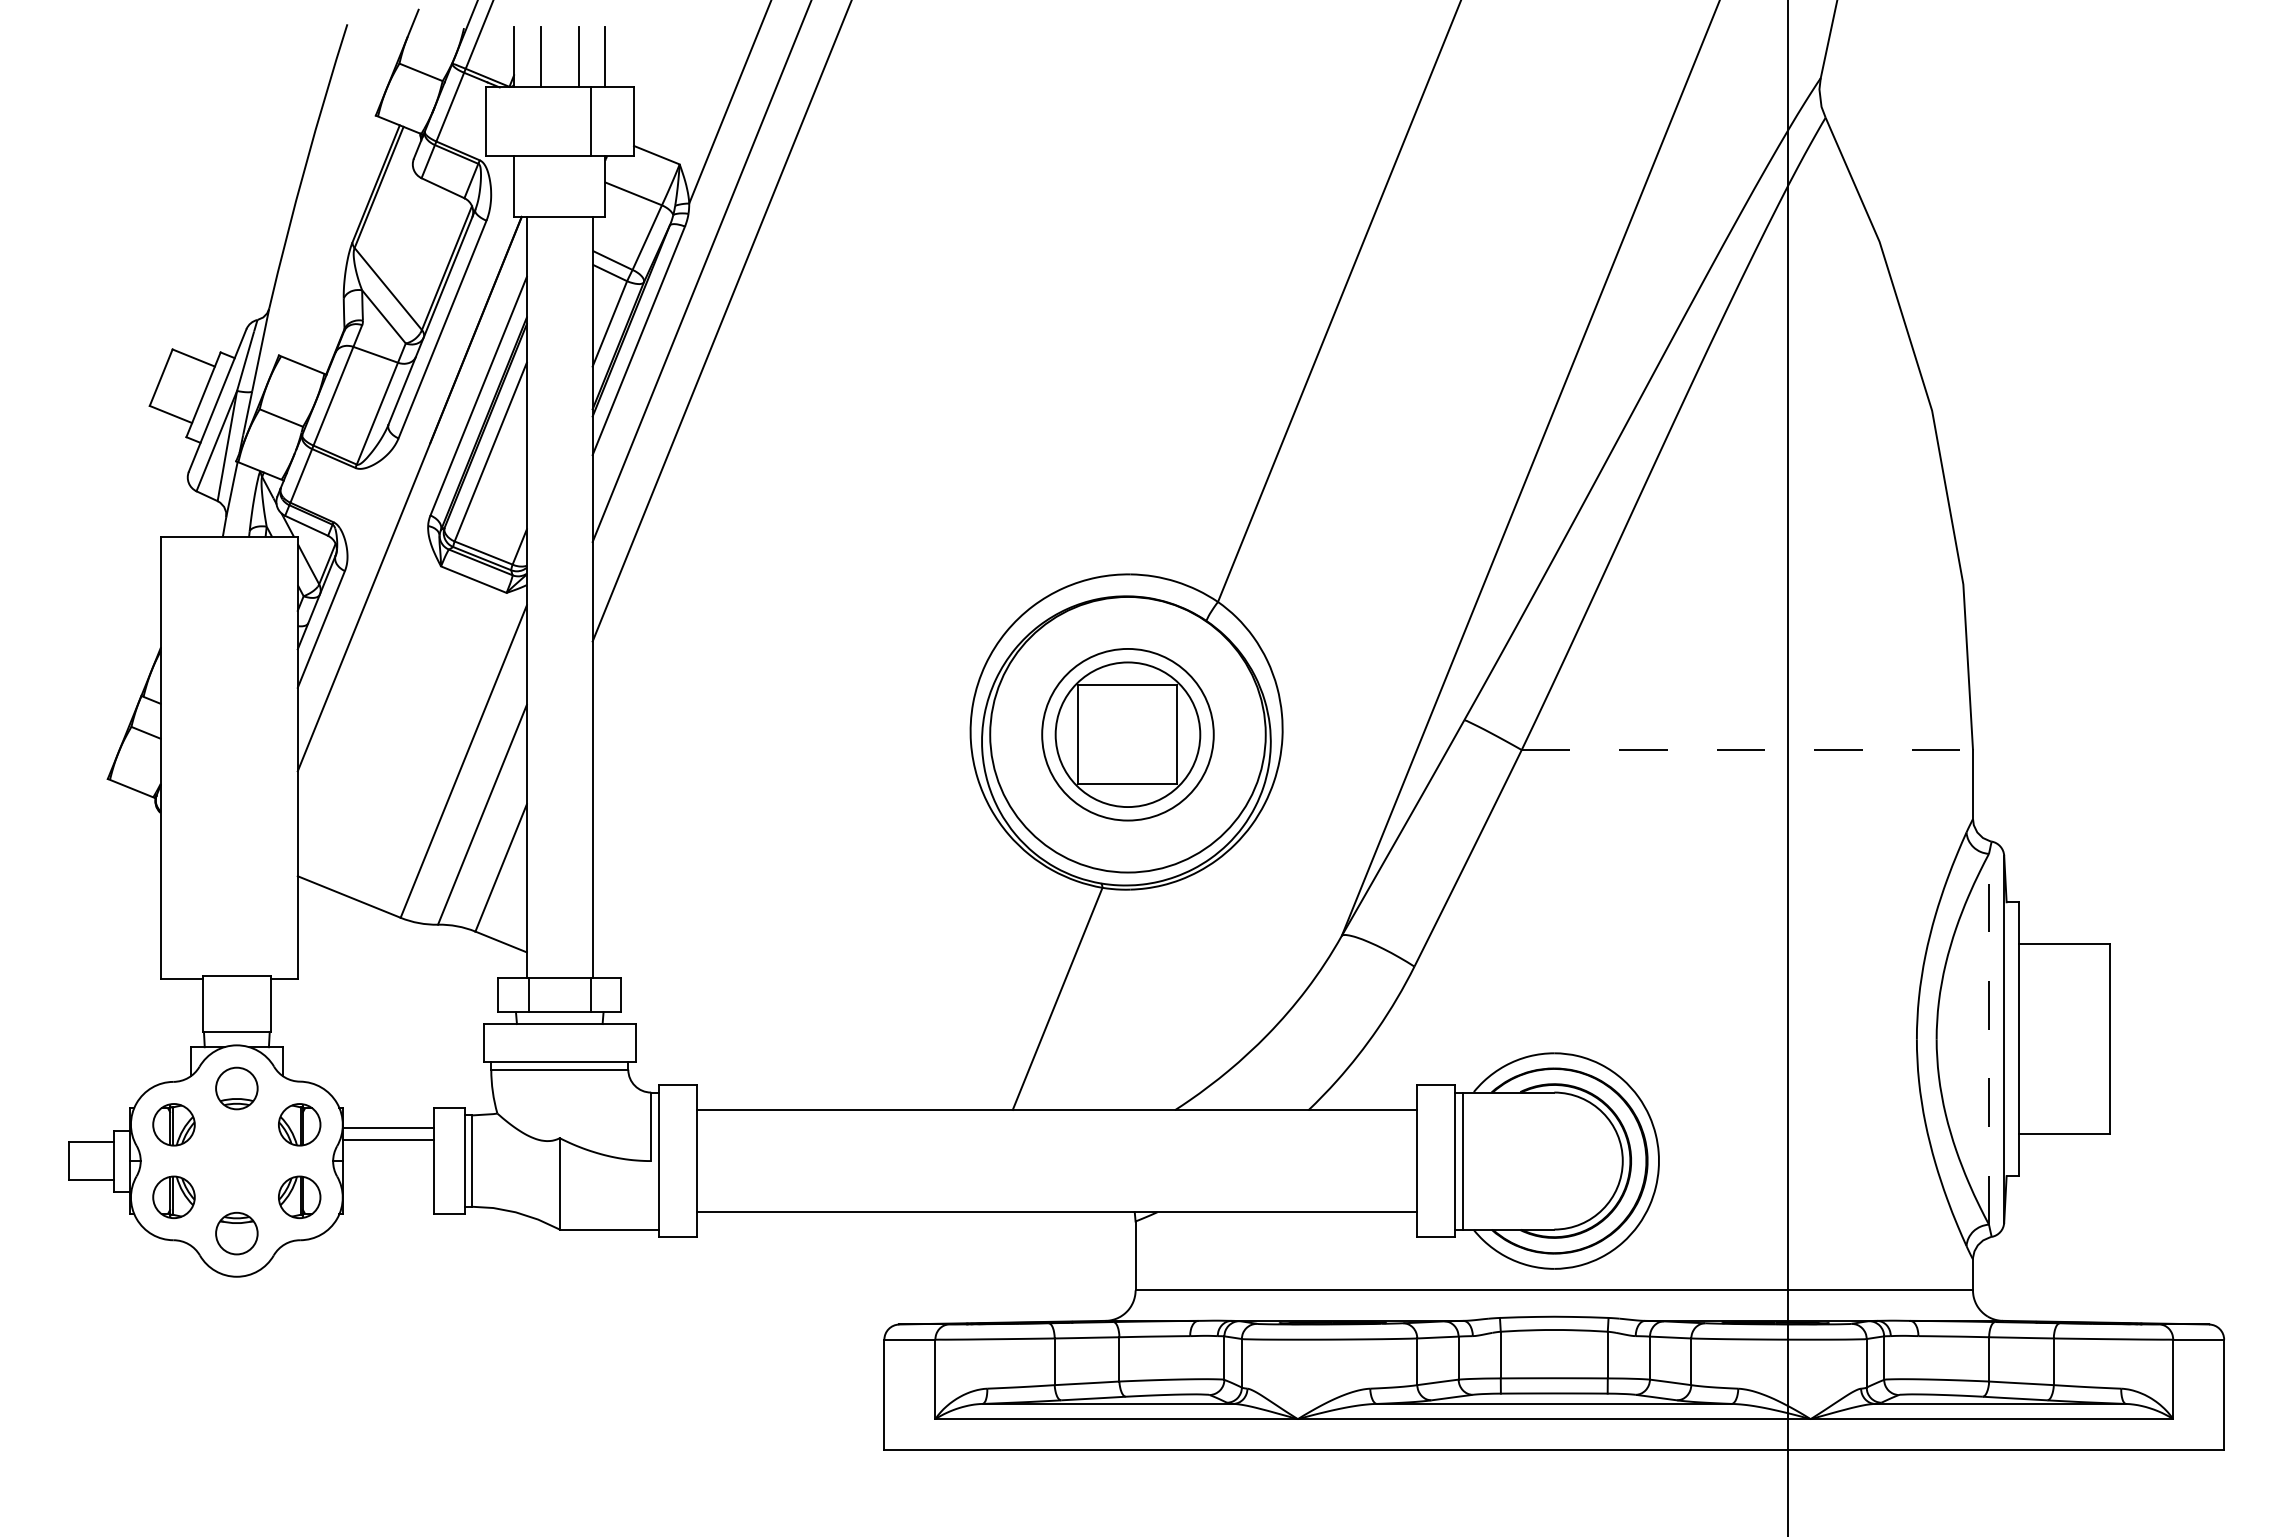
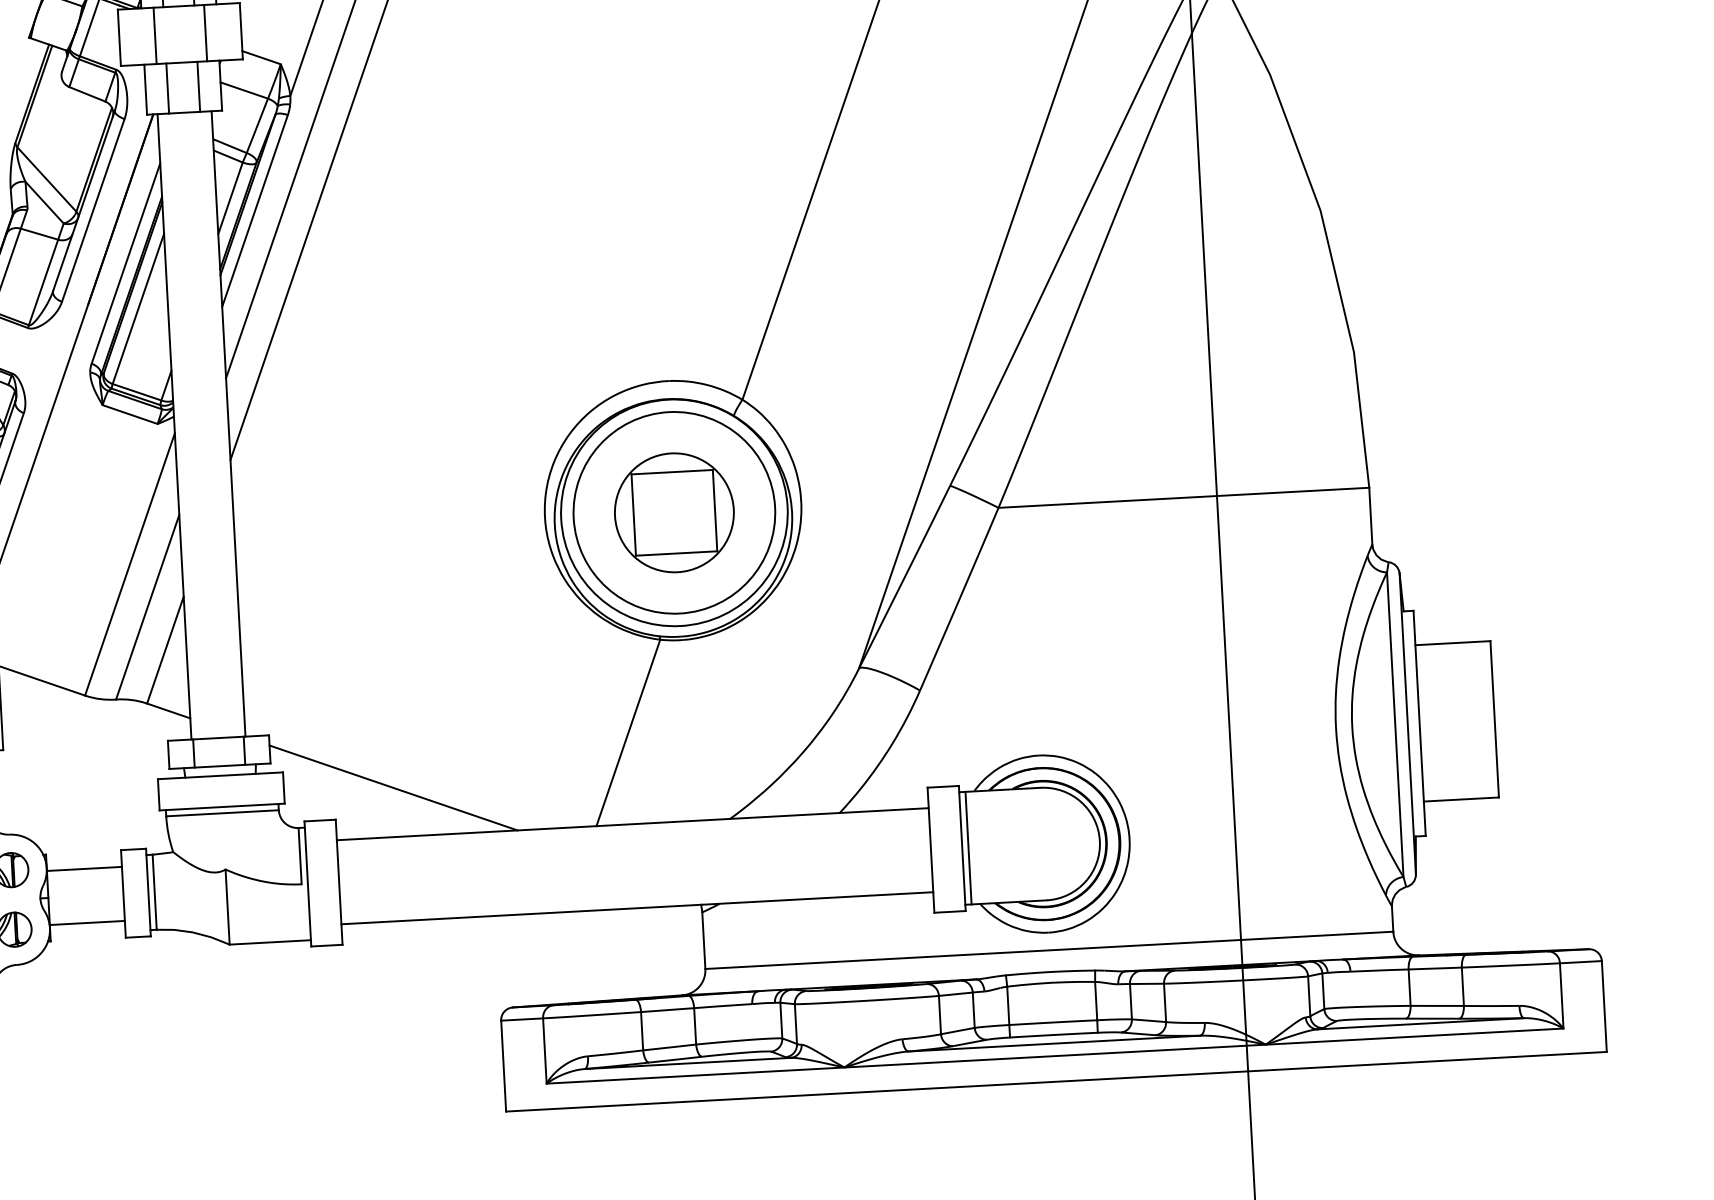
line: (529, 121) -> (155, 35), added
line: (540, 186) -> (167, 88), added
line: (578, 186) -> (198, 86), added
circle: (1127, 734) -> (674, 512), size x1.43
line: (1747, 750) -> (1184, 498), dashed -> solid
line: (1988, 1038) -> (1394, 724), dashed -> solid
line: (768, 1049) -> (393, 787), added
line: (388, 1139) -> (87, 922), moved

